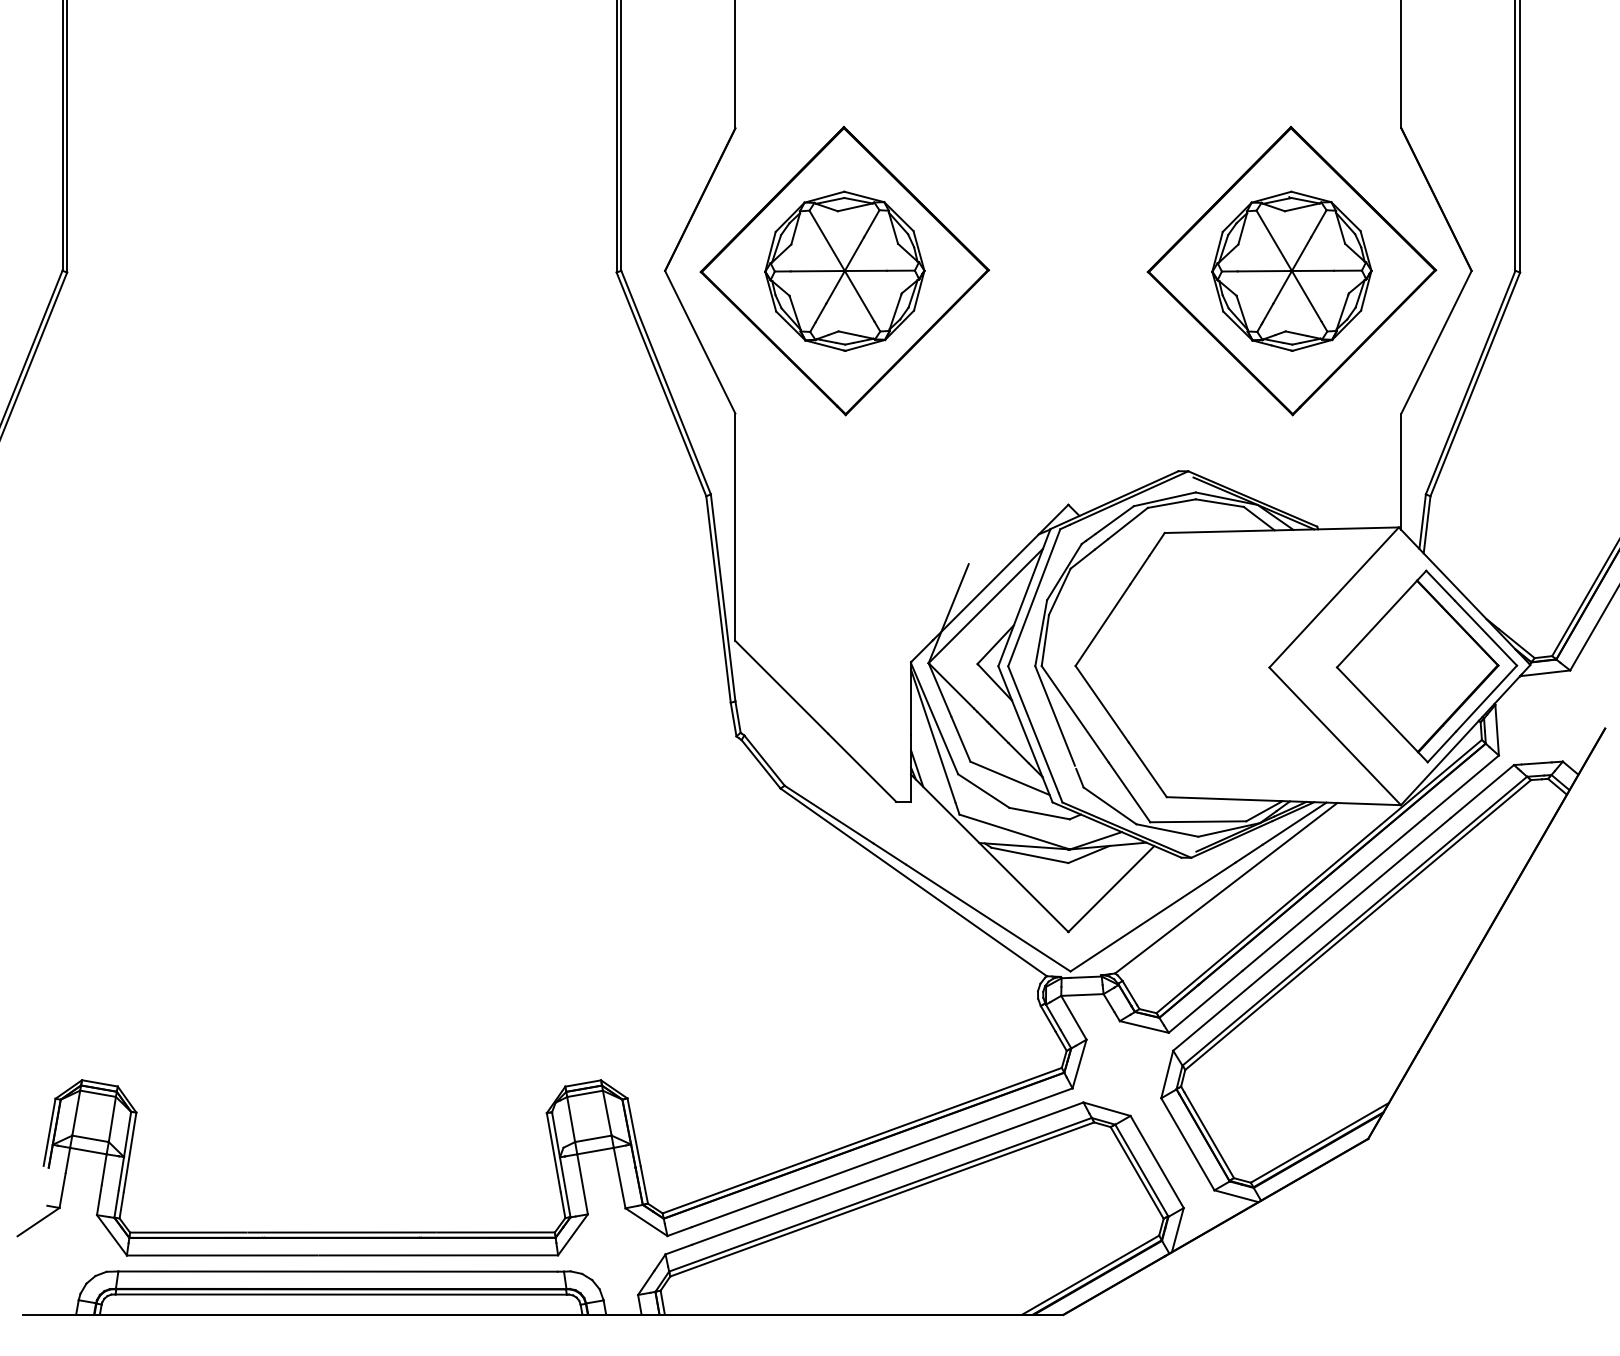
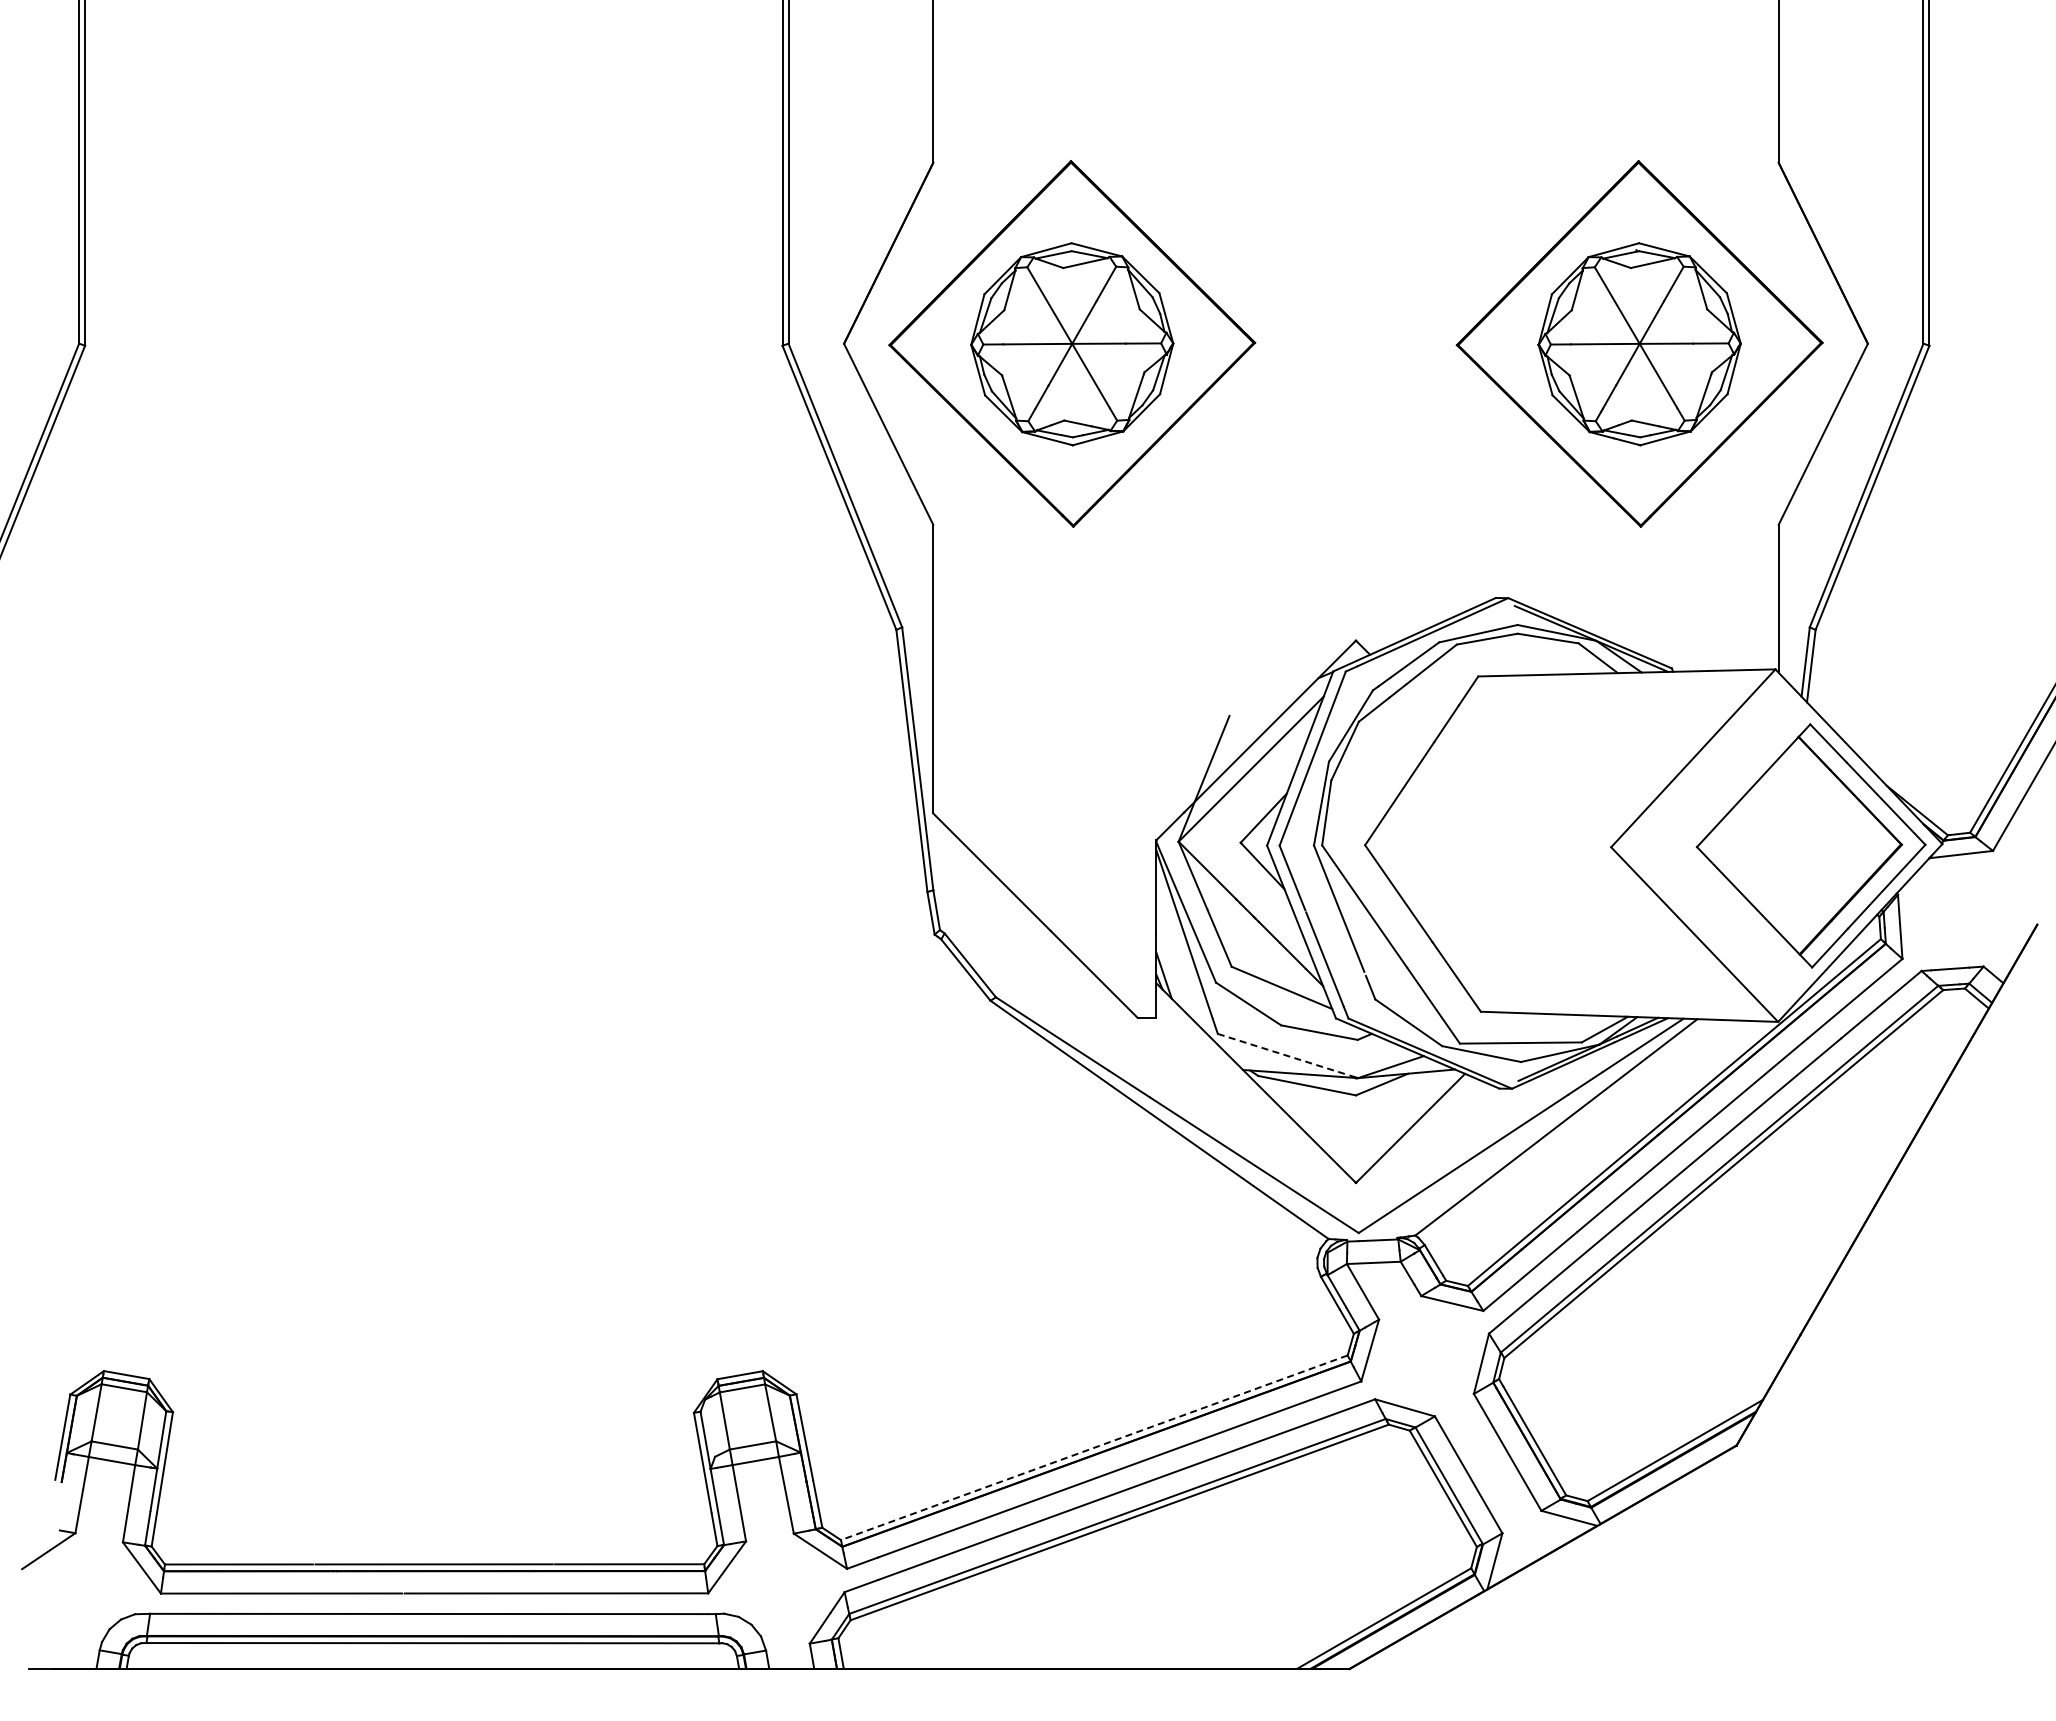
line: (1011, 830) -> (1283, 1054), solid -> dashed
line: (862, 1140) -> (1094, 1447), solid -> dashed

